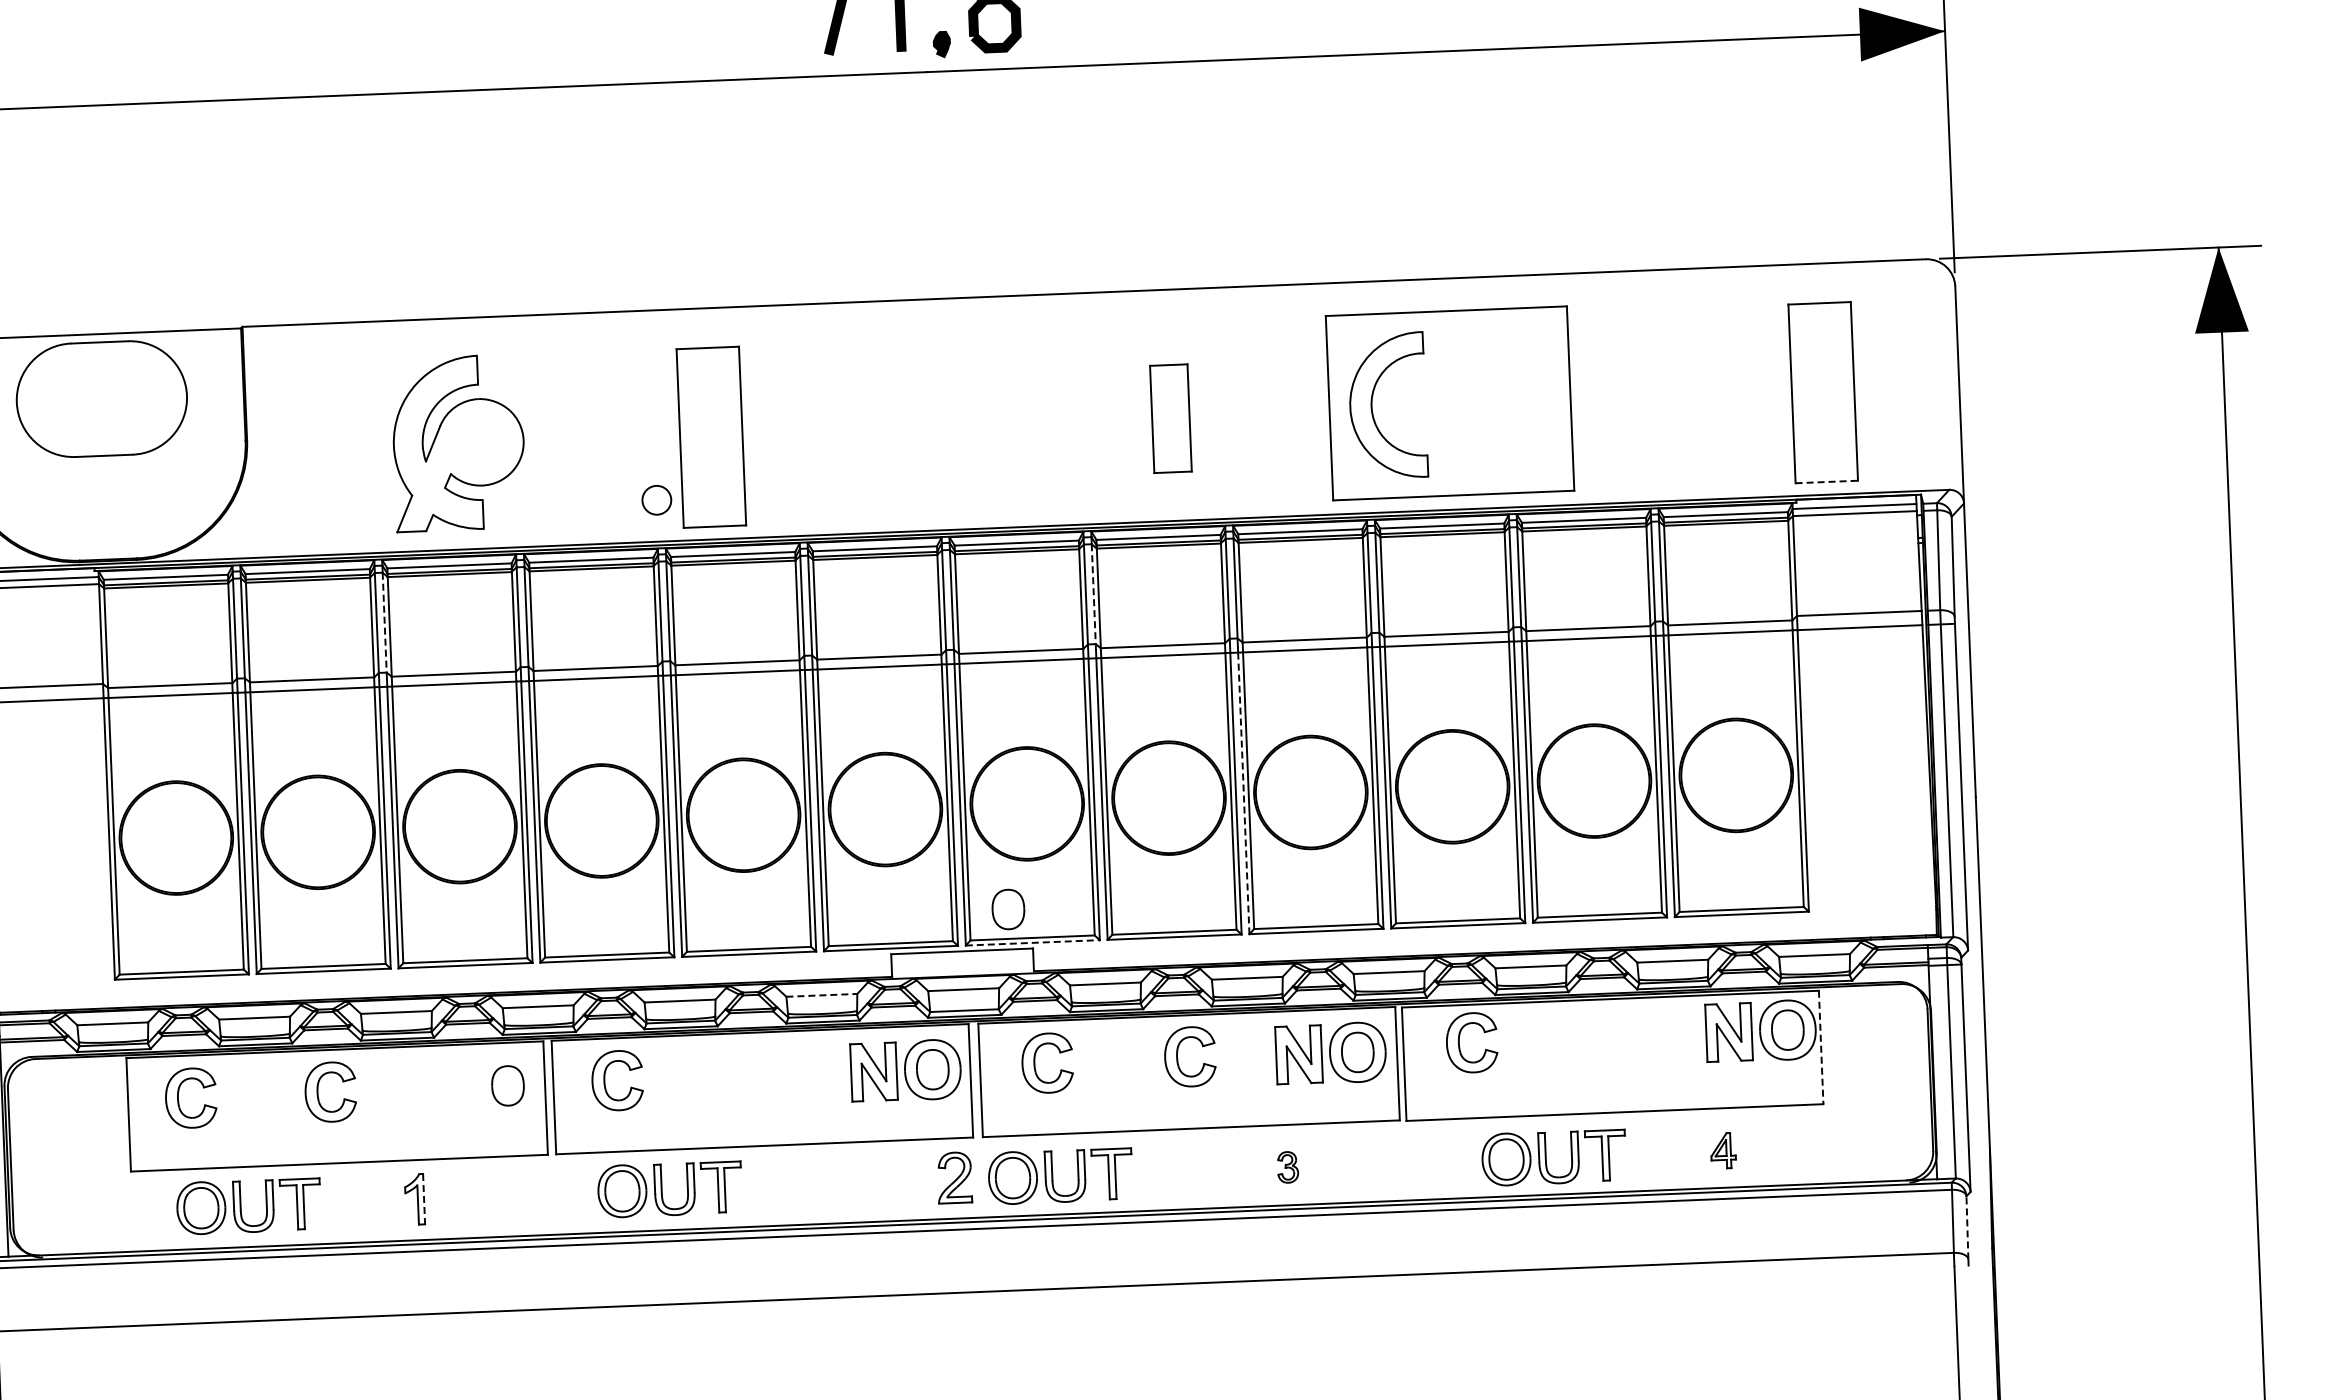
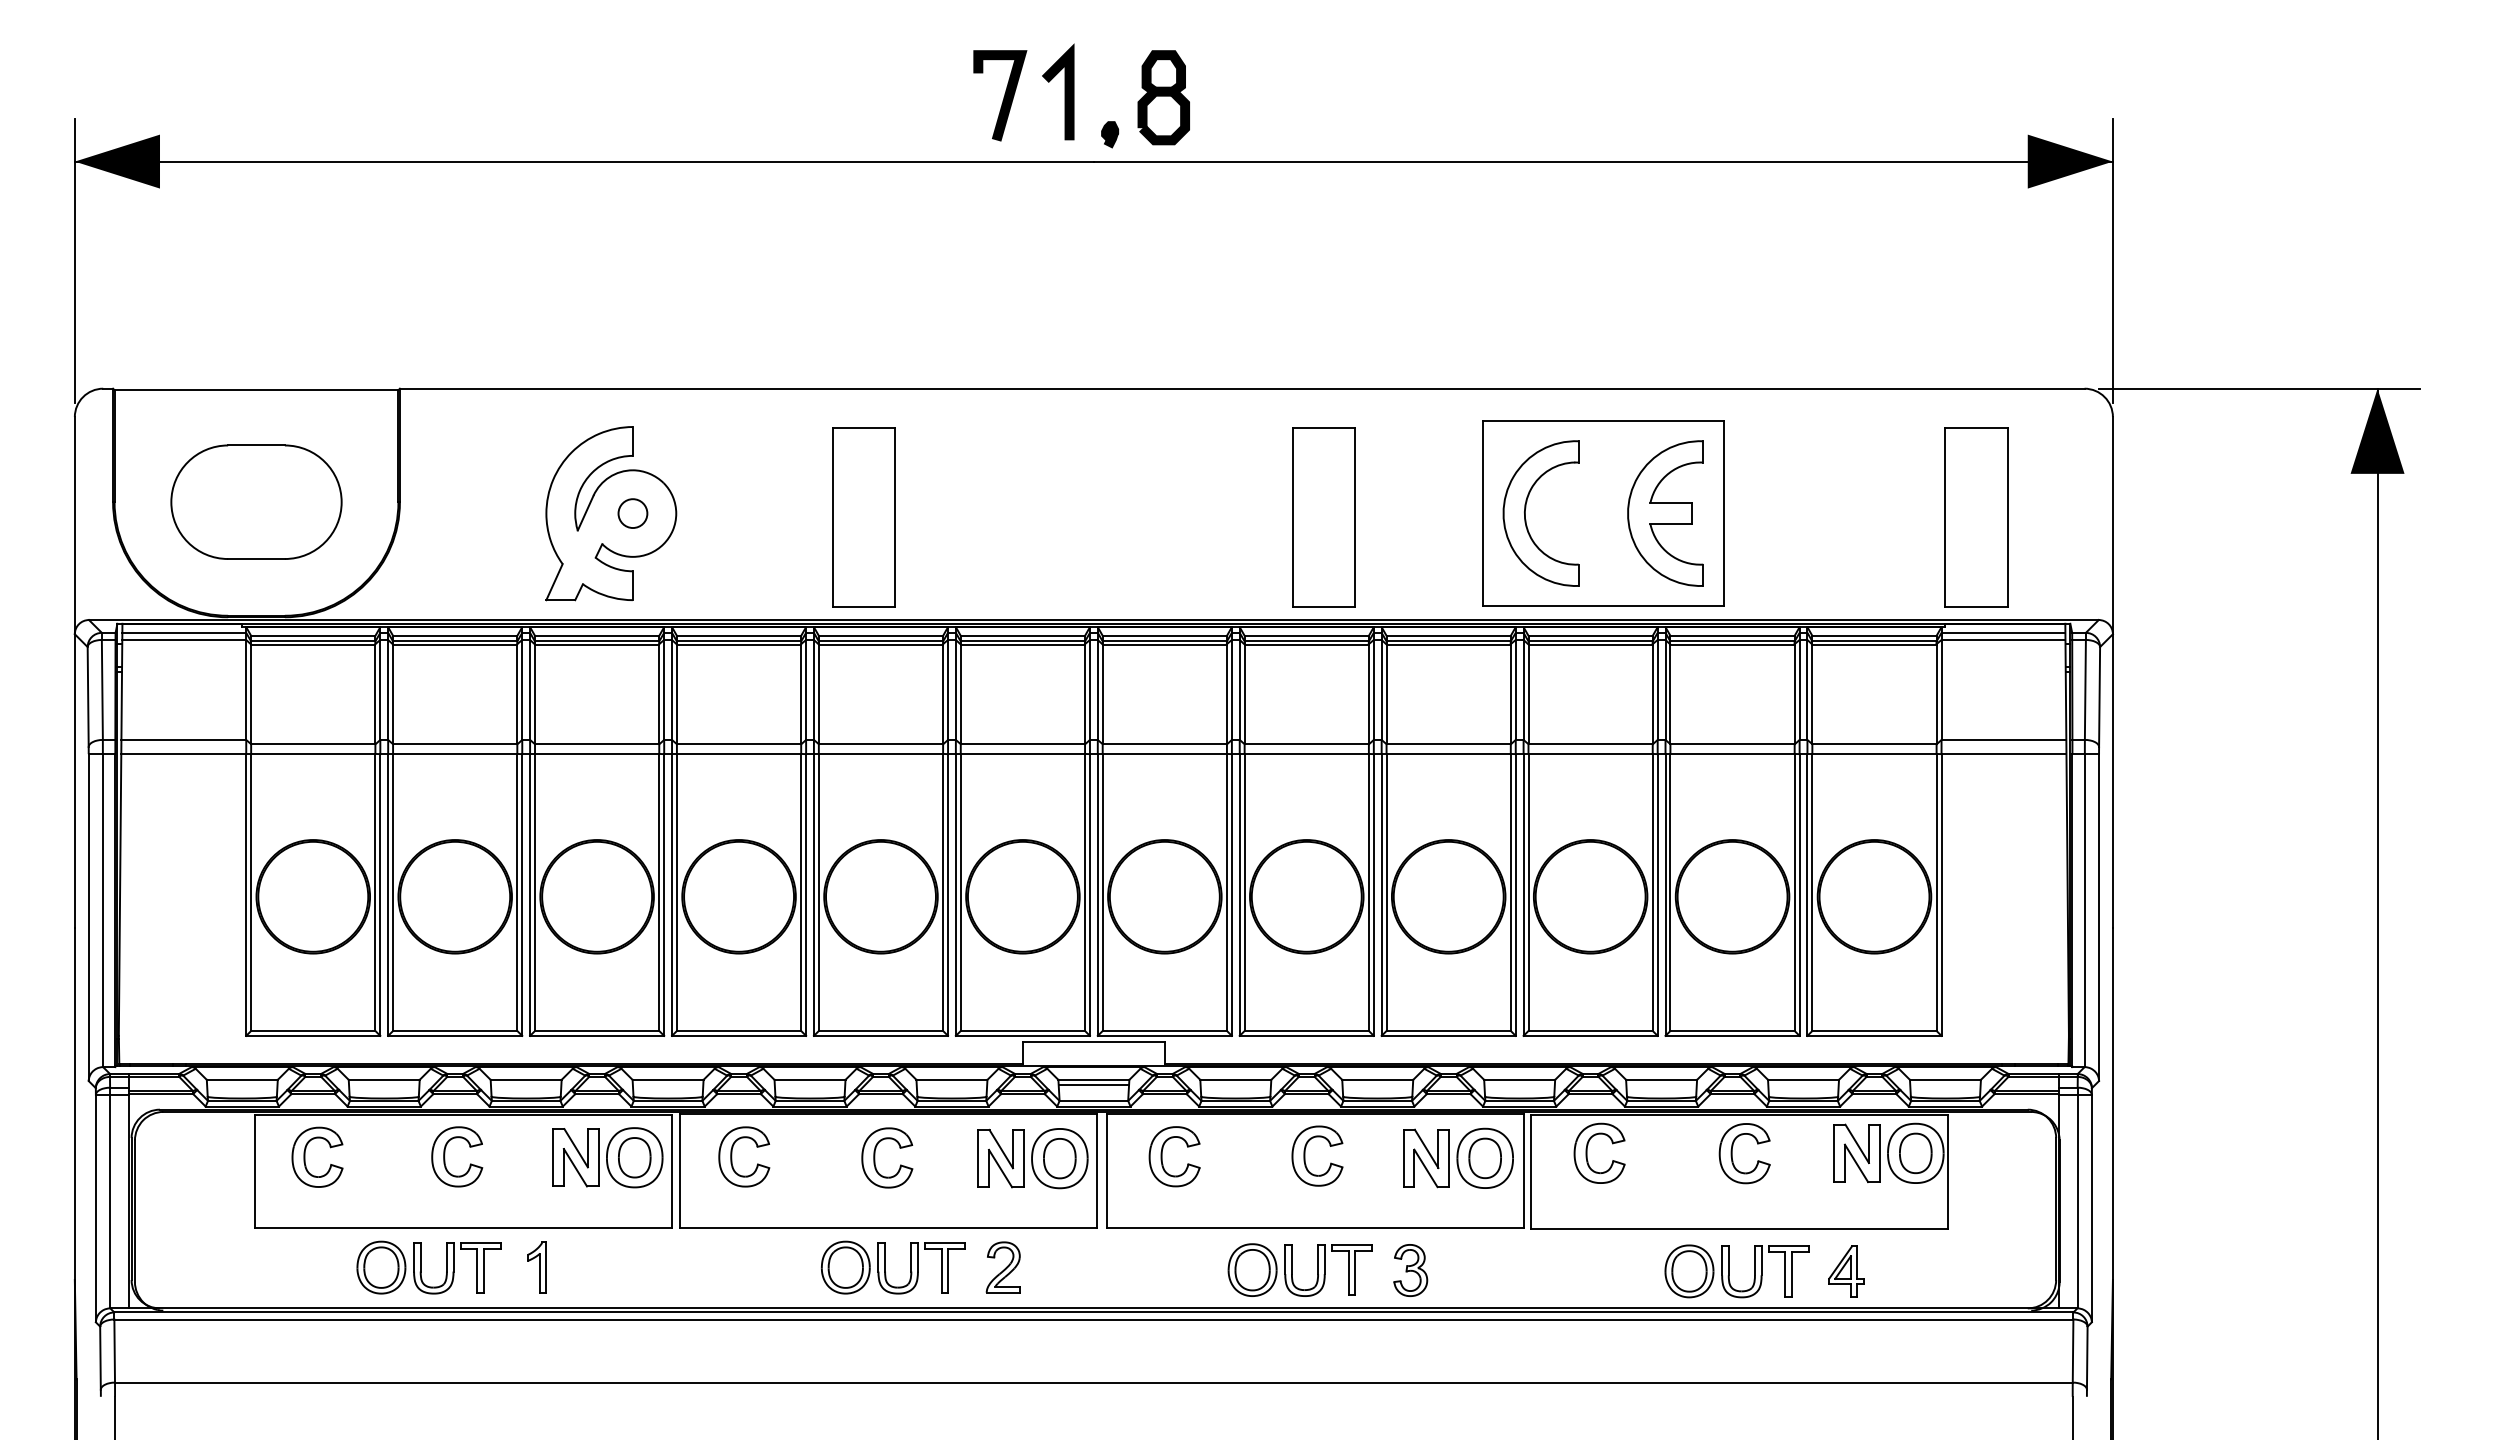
part: (101, 398) -> (256, 501), moved
part: (1512, 400) -> (1665, 513), added
part: (1170, 418) -> (1323, 517), size x1.67
line: (1827, 482) -> (1977, 607), dashed -> solid
circle: (656, 500) -> (632, 513), moved
line: (1093, 593) -> (1239, 689), dashed -> solid
line: (385, 622) -> (530, 689), dashed -> solid
line: (1243, 793) -> (1381, 895), dashed -> solid
part: (1008, 909) -> (1141, 1001), removed
line: (1033, 942) -> (1165, 1035), dashed -> solid
line: (822, 994) -> (952, 1079), dashed -> solid
line: (963, 994) -> (1093, 1084), added
part: (1604, 1037) -> (1732, 1153), added
line: (1821, 1047) -> (1948, 1172), dashed -> solid
part: (748, 1075) -> (875, 1157), added
part: (480, 1086) -> (607, 1157), added
part: (1723, 1150) -> (1846, 1271), size x1.43
part: (1546, 1158) -> (1729, 1271), moved
part: (1287, 1167) -> (1410, 1270), size x1.67
part: (1052, 1175) -> (1292, 1269), moved
part: (953, 1177) -> (1002, 1267), moved
part: (662, 1189) -> (885, 1267), moved
line: (424, 1200) -> (546, 1268), dashed -> solid
part: (241, 1206) -> (421, 1267), moved
line: (1967, 1228) -> (2087, 1358), dashed -> solid

